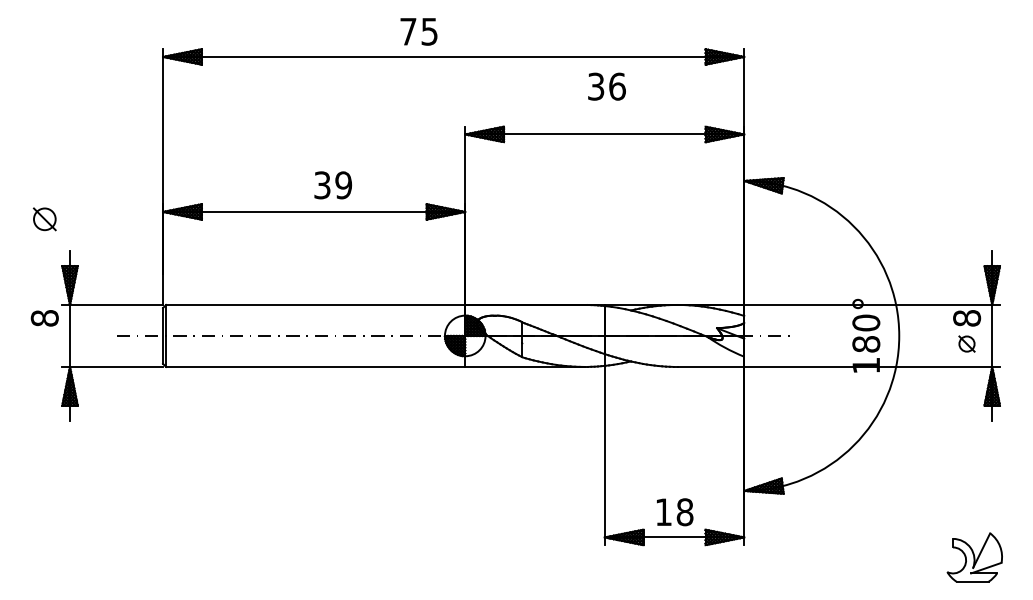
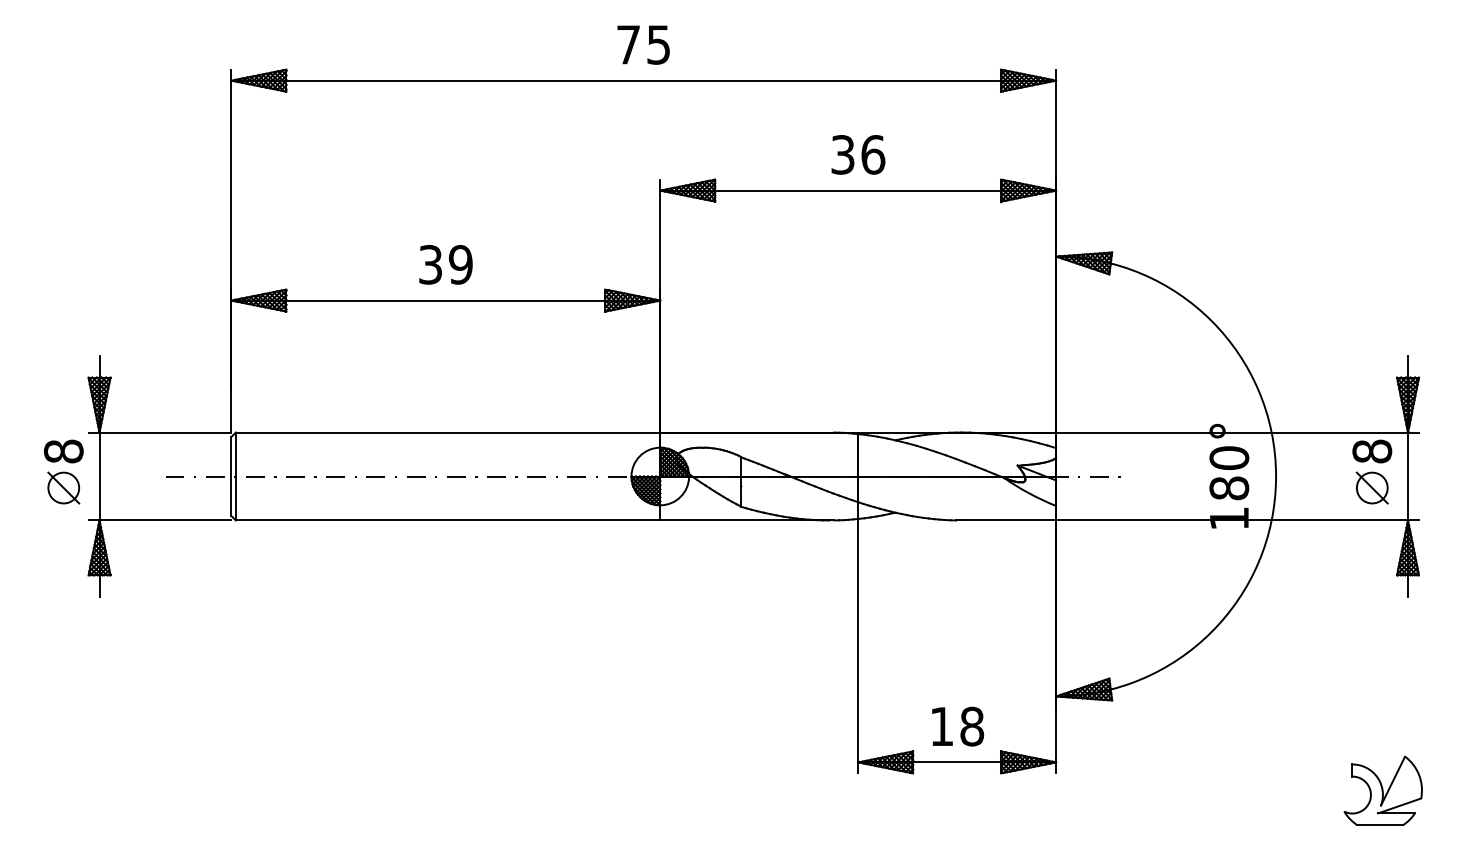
text: (418, 31) -> (643, 44), moved
text: (607, 86) -> (858, 154), moved
text: (332, 185) -> (445, 264), moved
part: (44, 218) -> (63, 487), moved
part: (966, 343) -> (1371, 487), size x1.43

